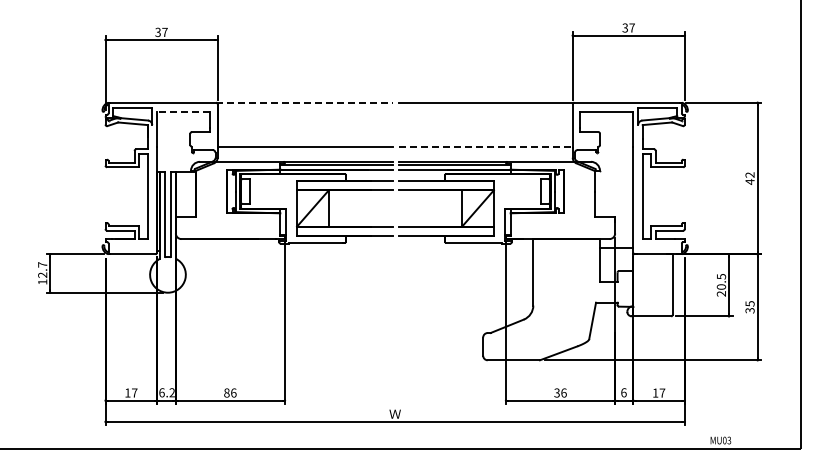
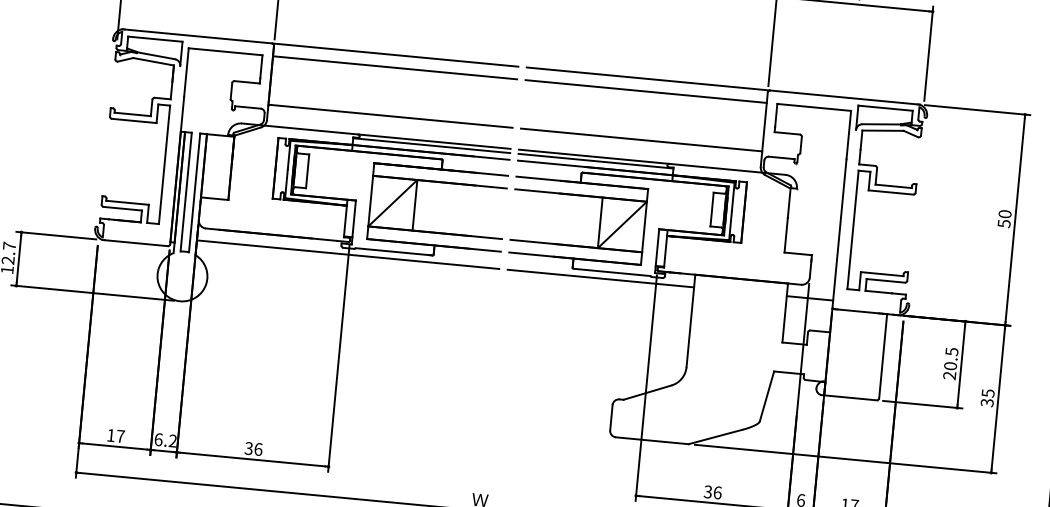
line: (304, 102) -> (395, 54), dashed -> solid
line: (183, 111) -> (225, 51), dashed -> solid
line: (305, 111) -> (395, 67), added
line: (485, 111) -> (645, 91), added
line: (486, 146) -> (642, 139), dashed -> solid
text: (749, 178) -> (1003, 218), 42 -> 50
line: (284, 248) -> (347, 255), added
line: (466, 248) -> (601, 279), added
text: (226, 392) -> (248, 447), 86 -> 36

